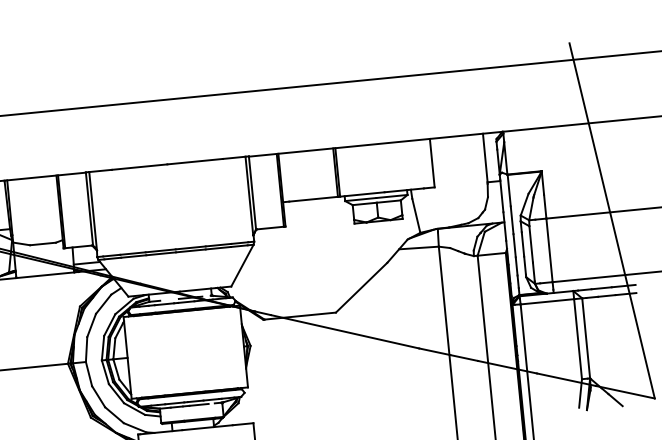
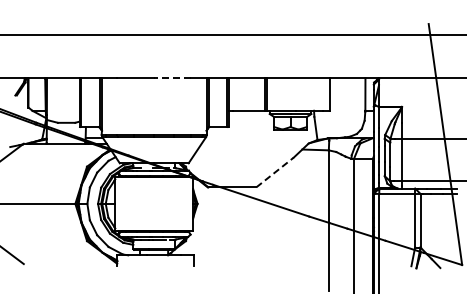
line: (194, 162) -> (172, 78), solid -> dashed
line: (362, 287) -> (275, 172), solid -> dashed

